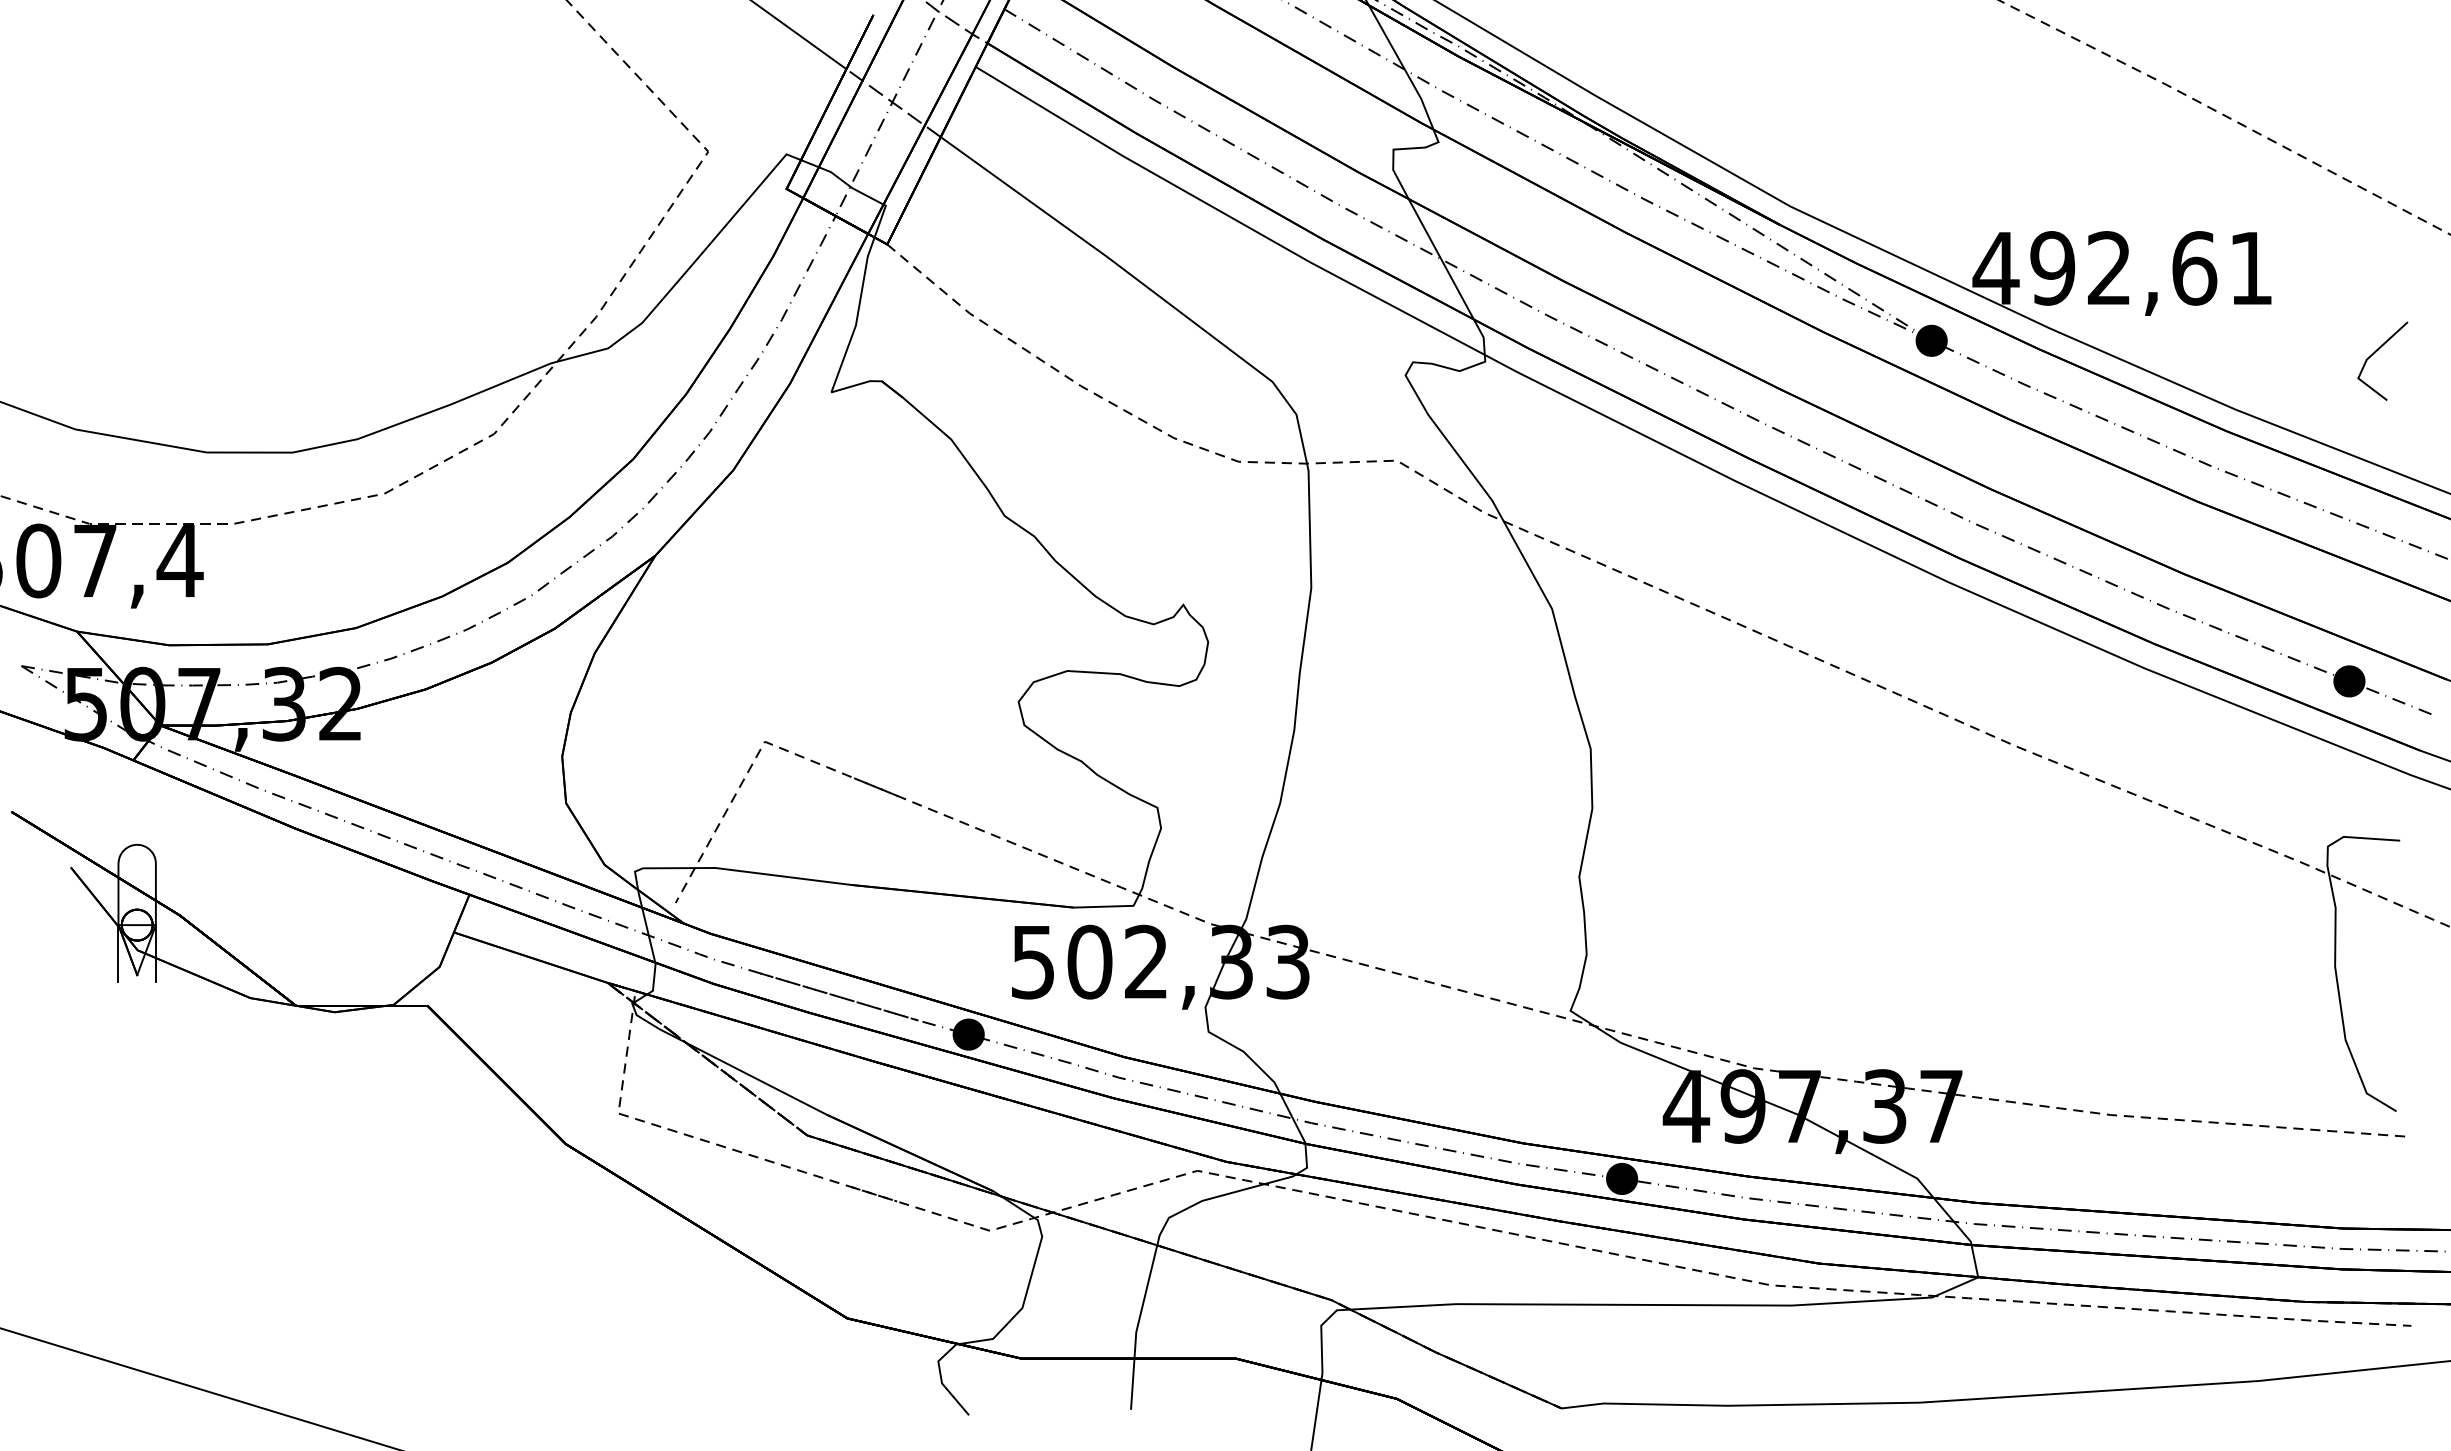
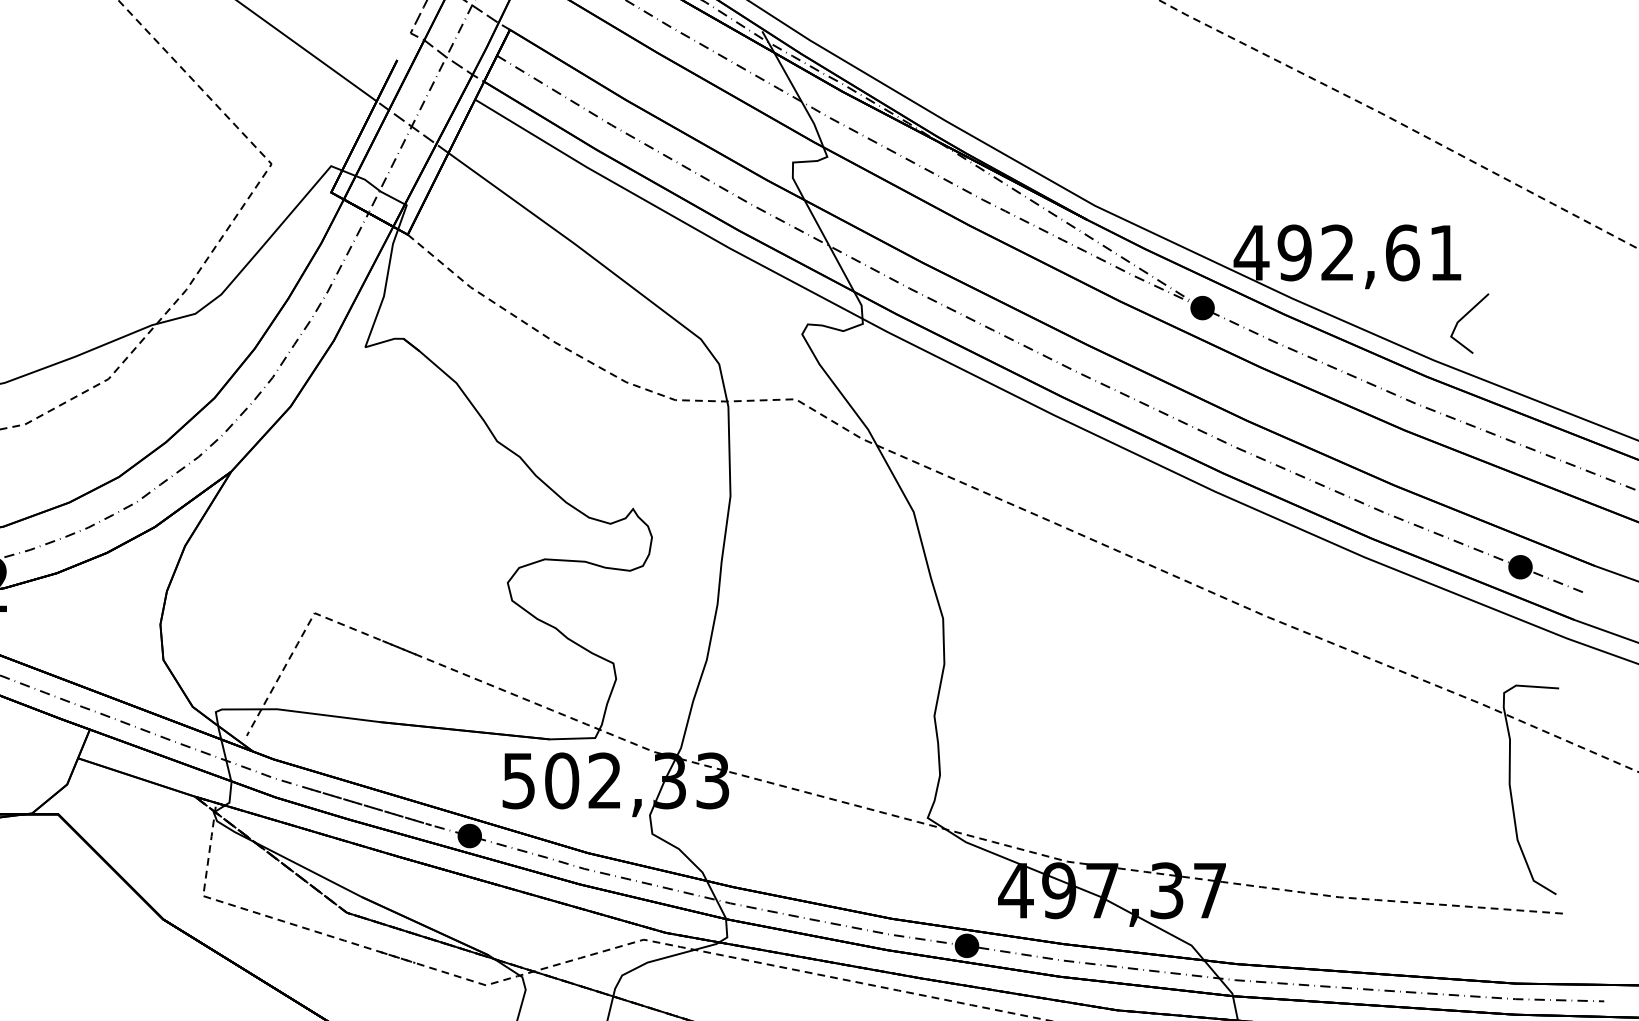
line: (2375, 353) -> (1464, 317), moved

